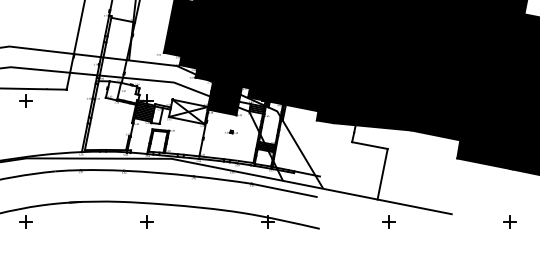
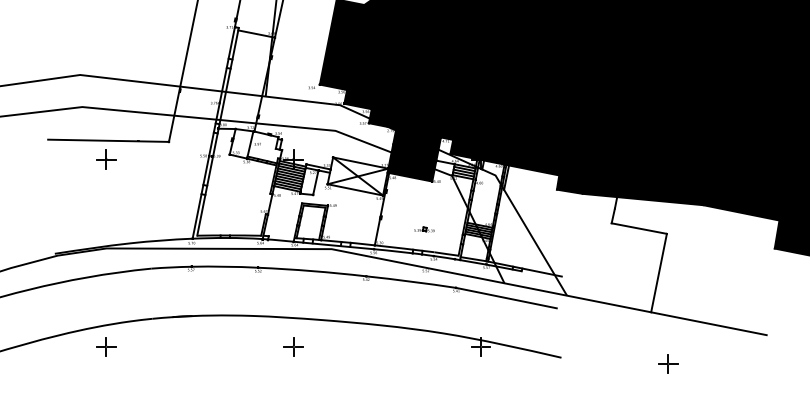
part: (231, 131) -> (424, 228), moved
part: (388, 221) -> (668, 363), moved

